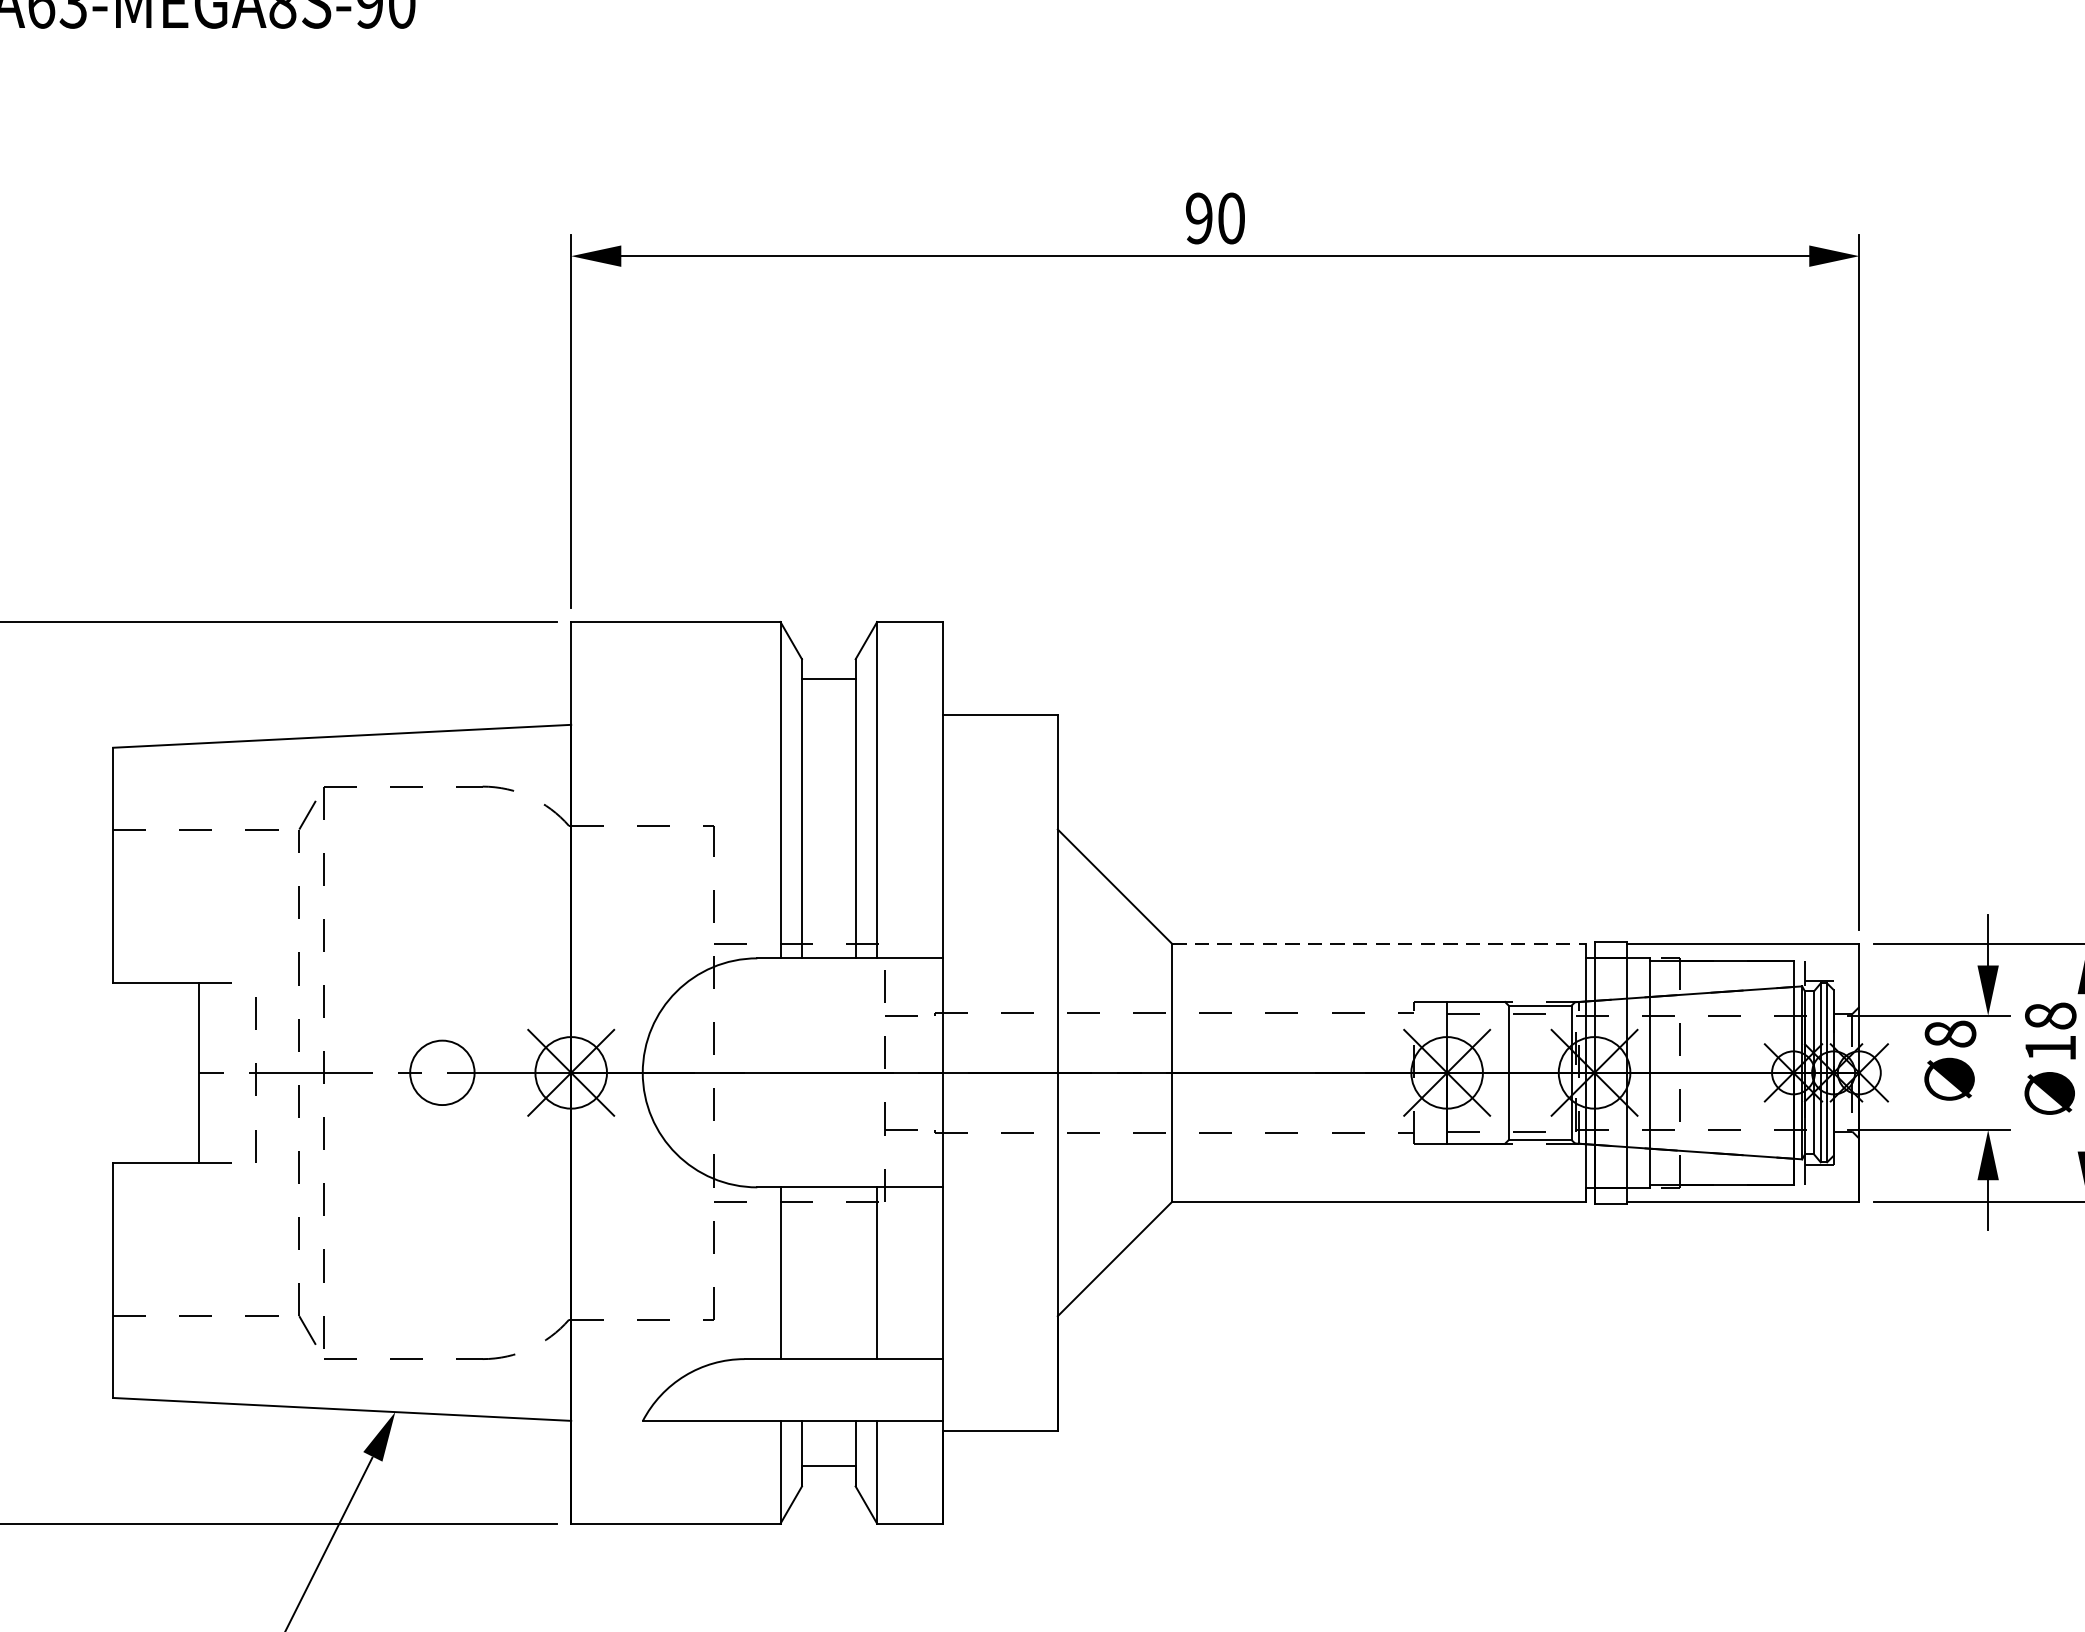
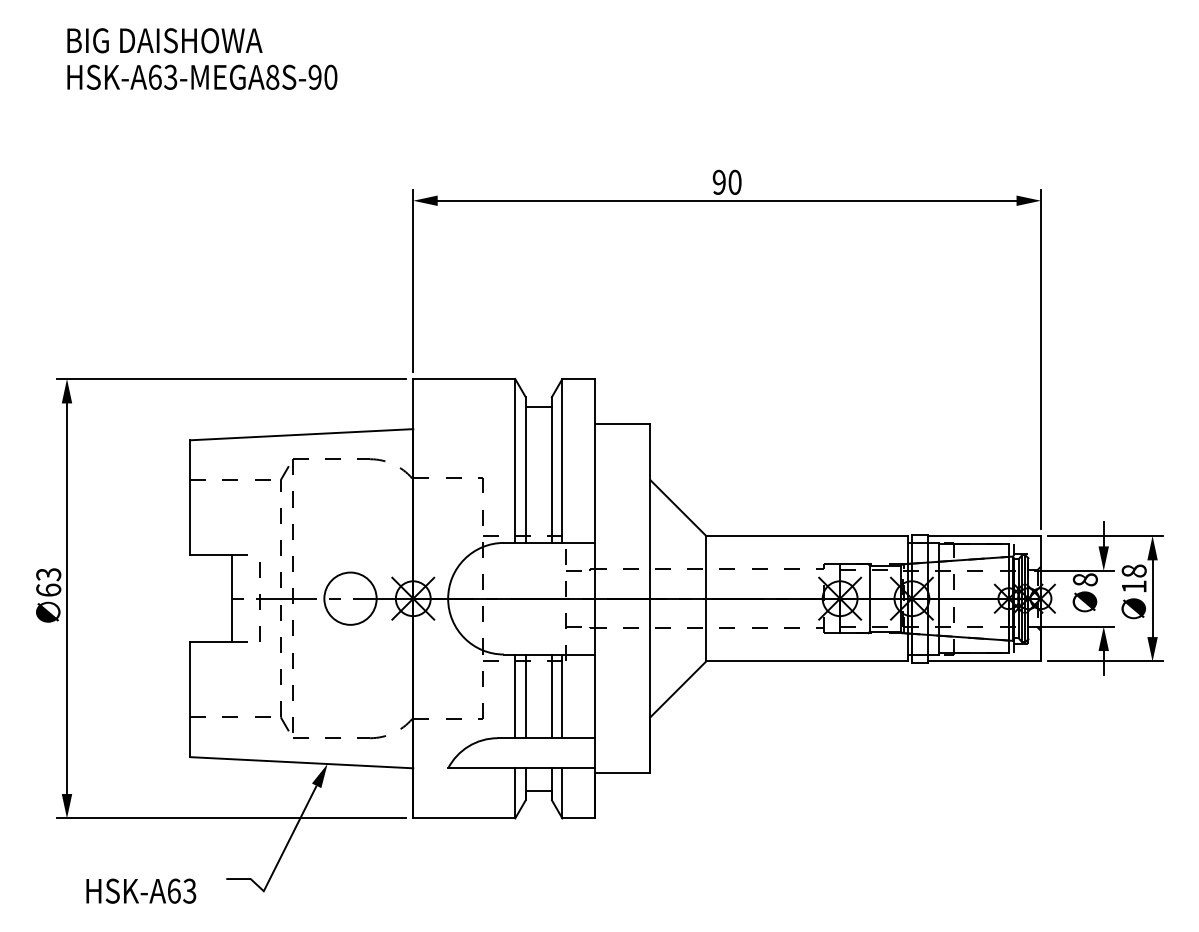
line: (1378, 943) -> (806, 535), dashed -> solid
circle: (442, 1072) -> (350, 598), size x1.67
line: (801, 1273) -> (525, 696), added
line: (854, 1273) -> (551, 696), added

